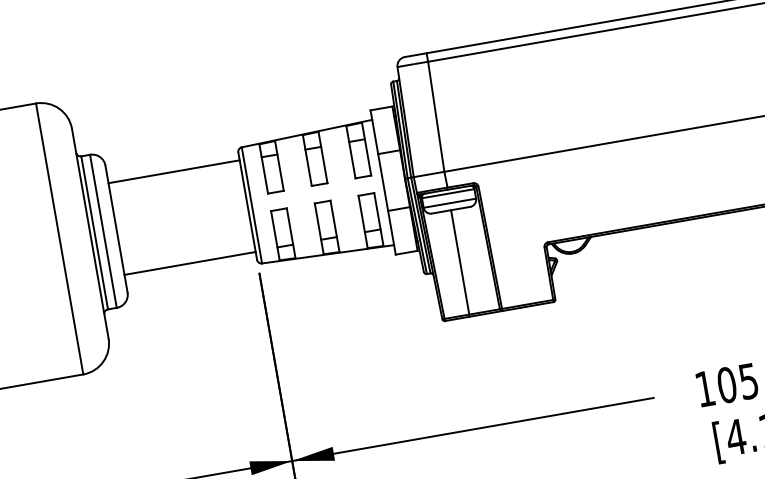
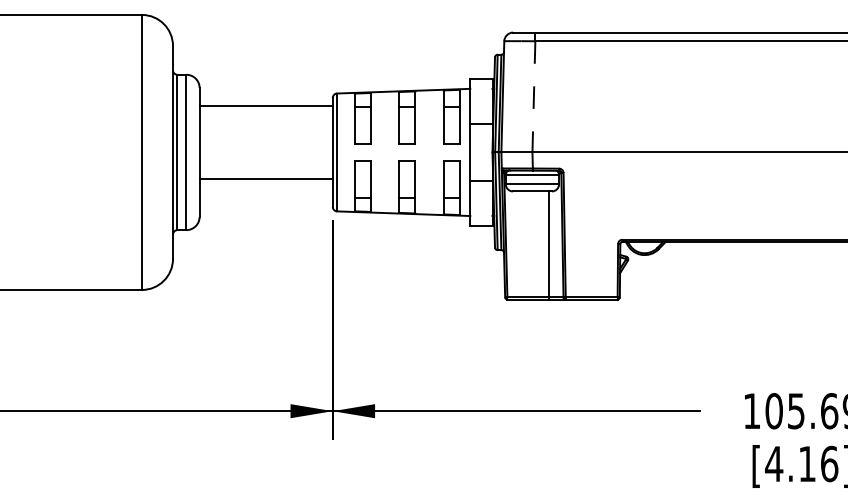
line: (435, 116) -> (533, 96), solid -> dashed
line: (189, 263) -> (265, 178), moved
line: (460, 263) -> (549, 245), moved

